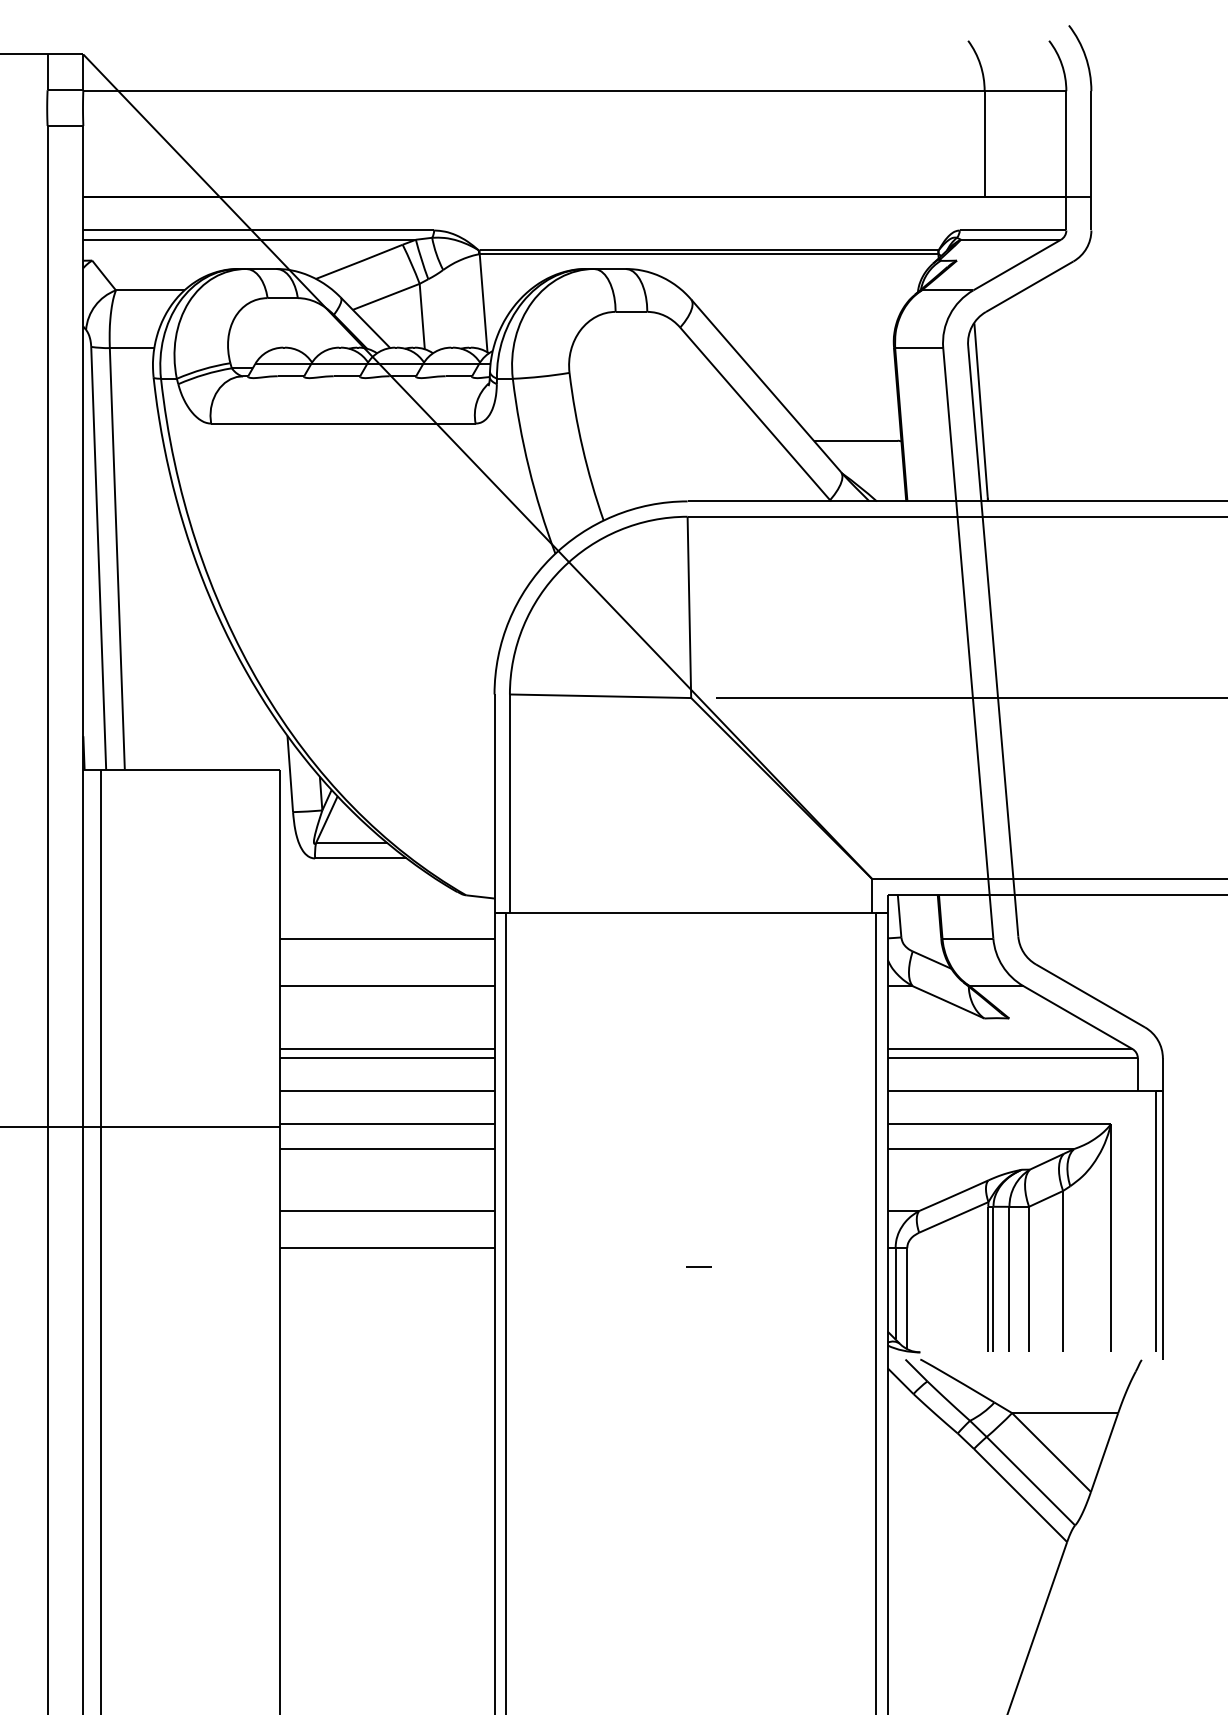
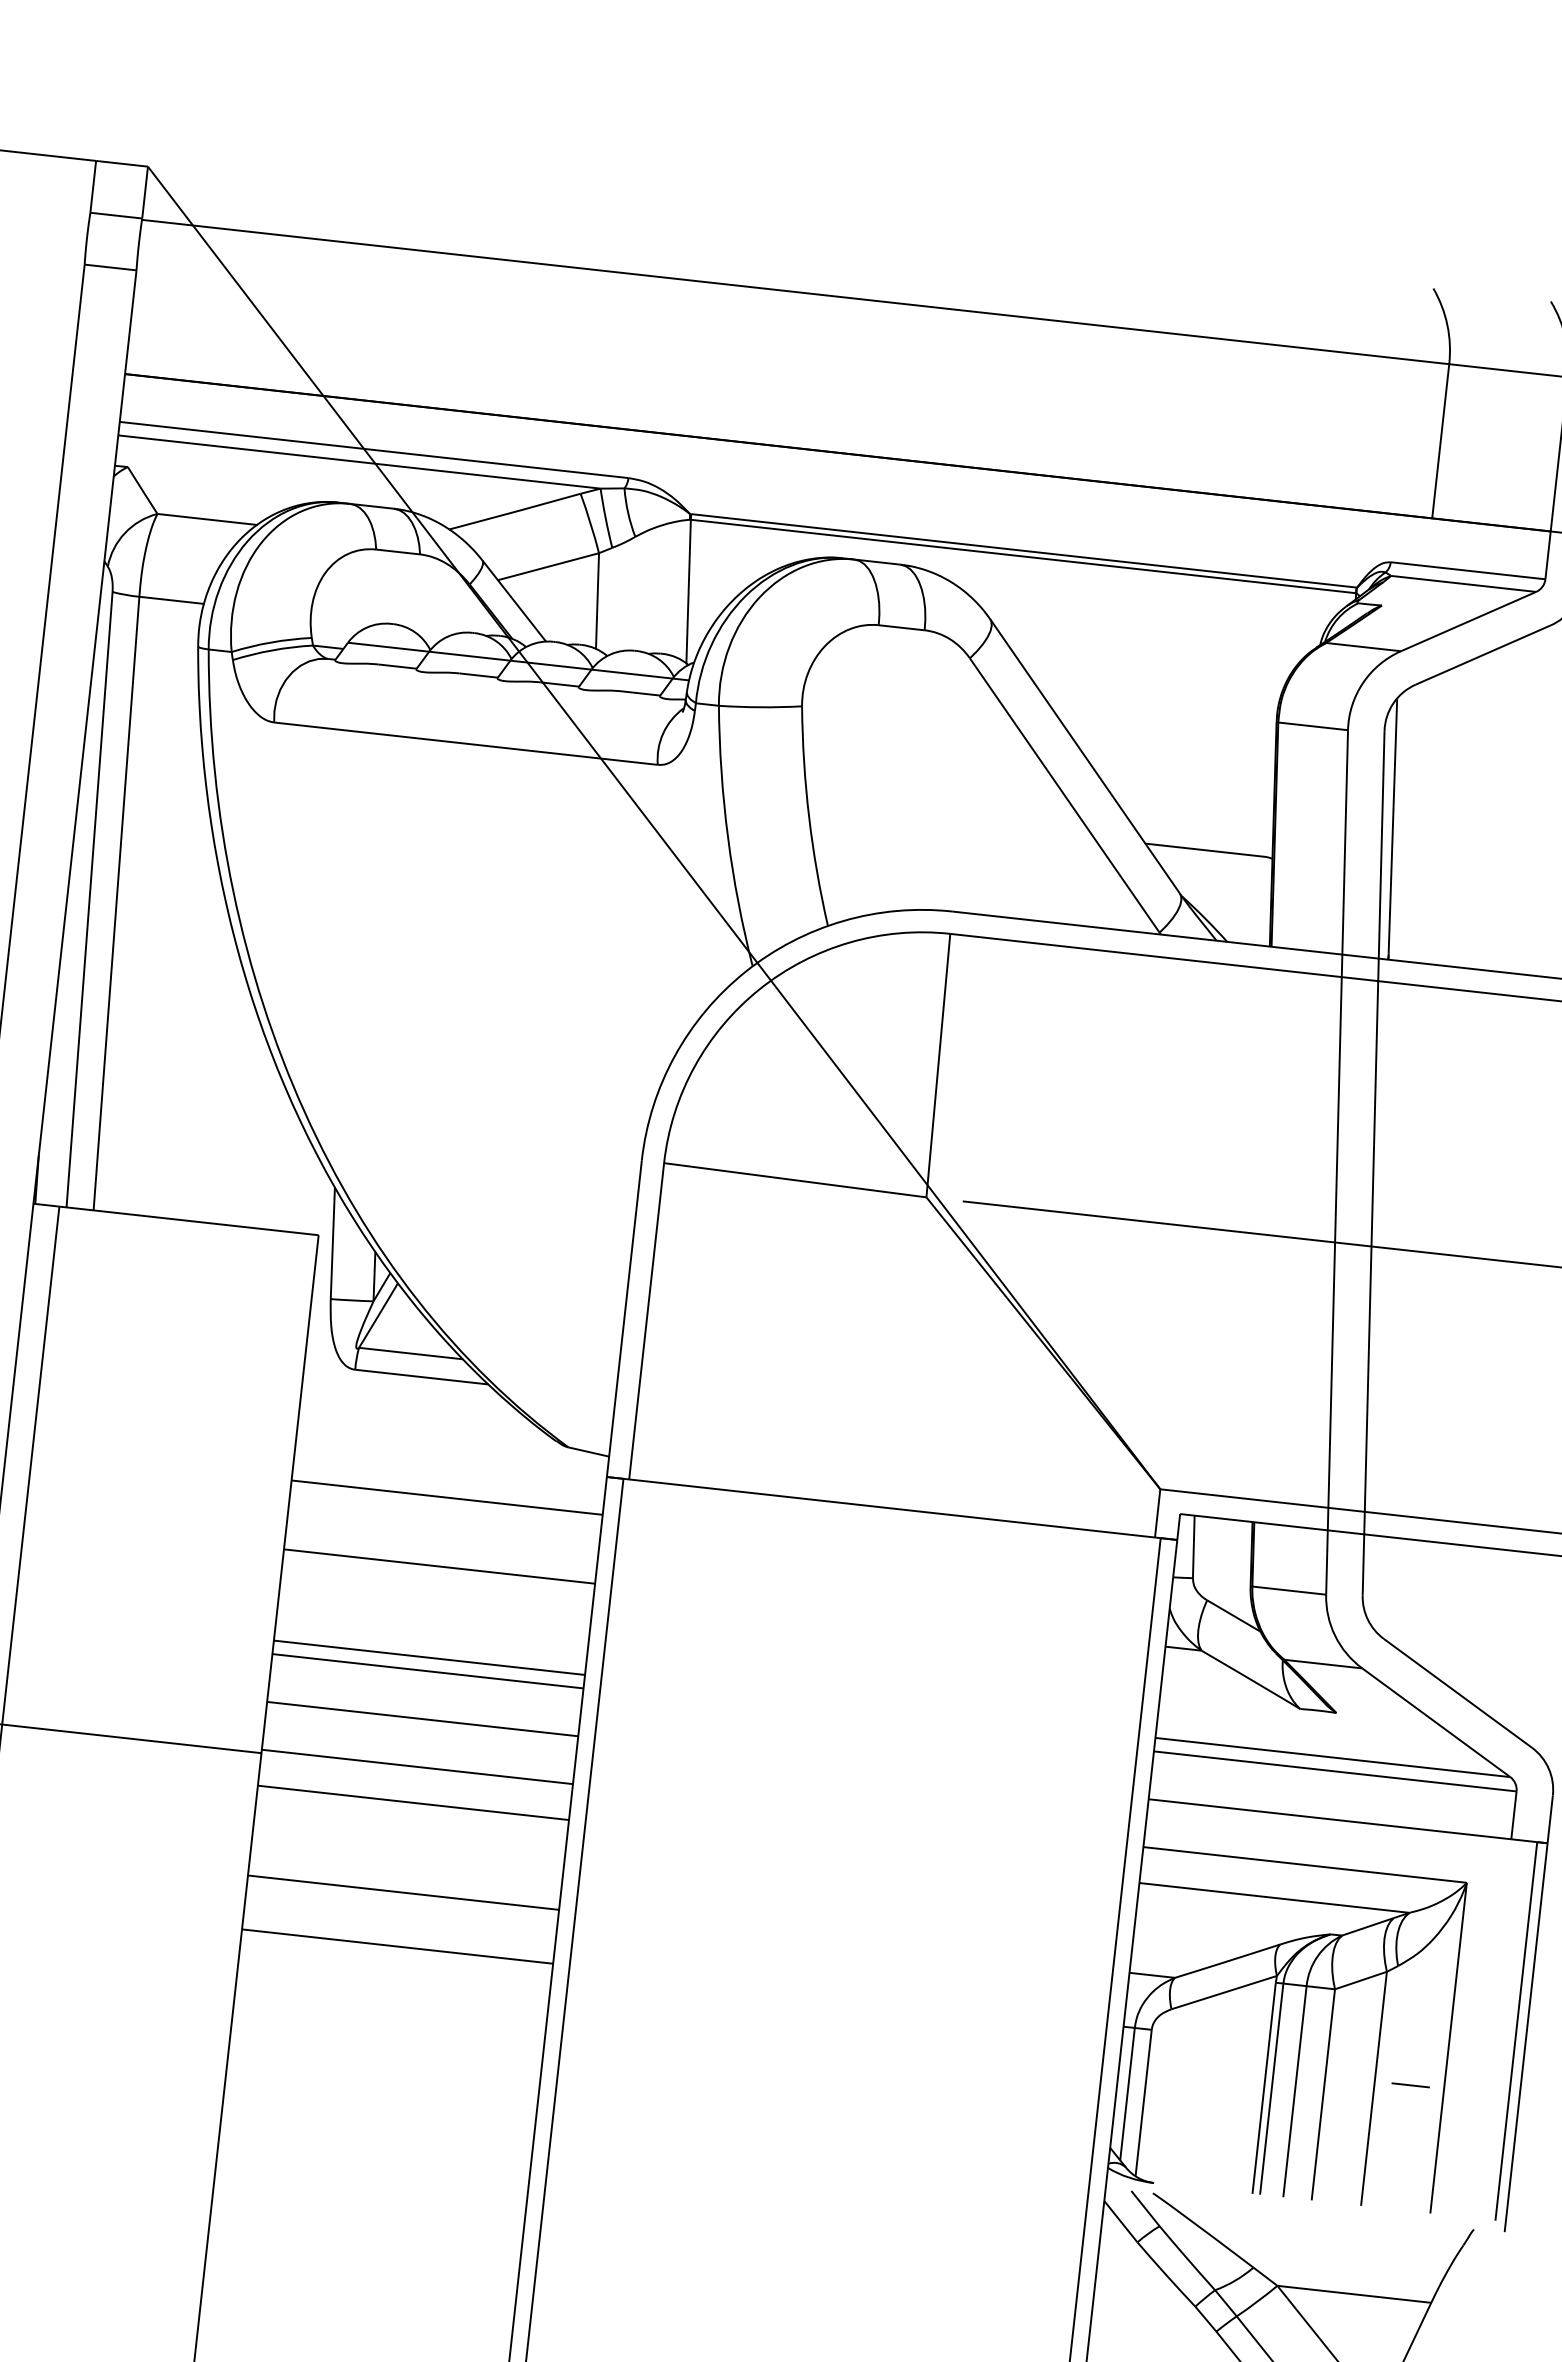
line: (698, 1266) -> (1410, 2085), moved

